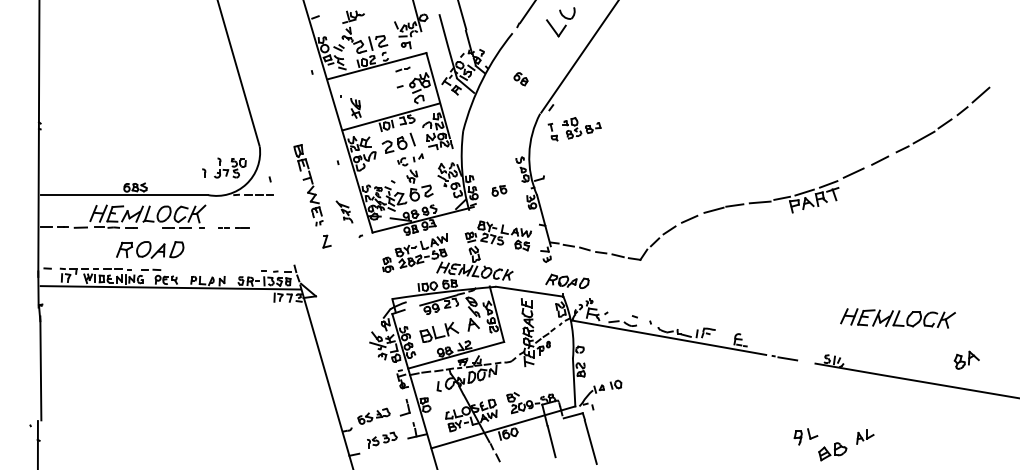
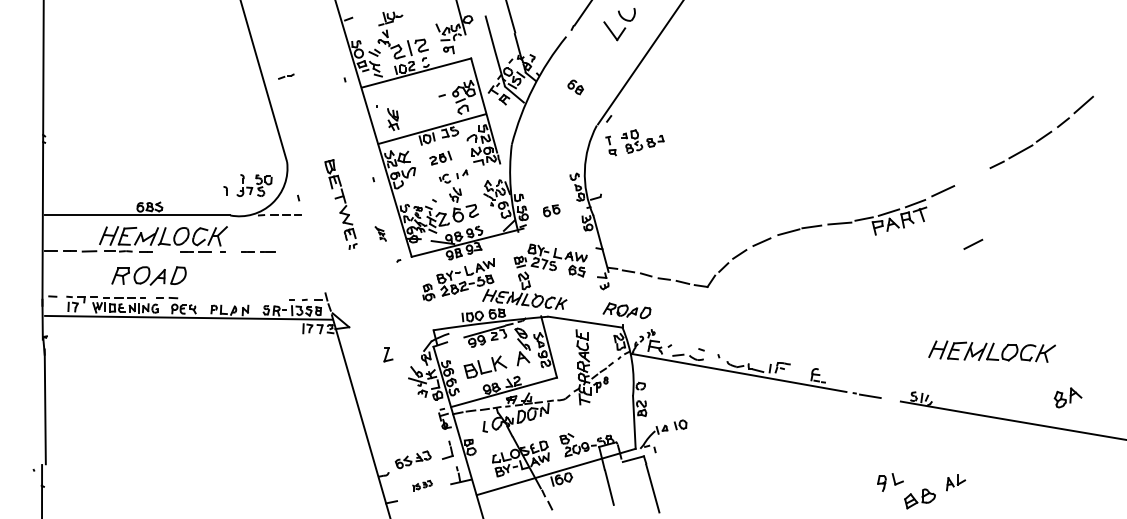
part: (403, 69) -> (286, 76), moved
part: (398, 142) -> (440, 157), size x0.6
line: (880, 159) -> (973, 243), moved
part: (344, 211) -> (380, 233), size x0.6
part: (327, 241) -> (388, 354), moved
part: (149, 249) -> (148, 275), moved
part: (382, 439) -> (422, 485), size x0.6

